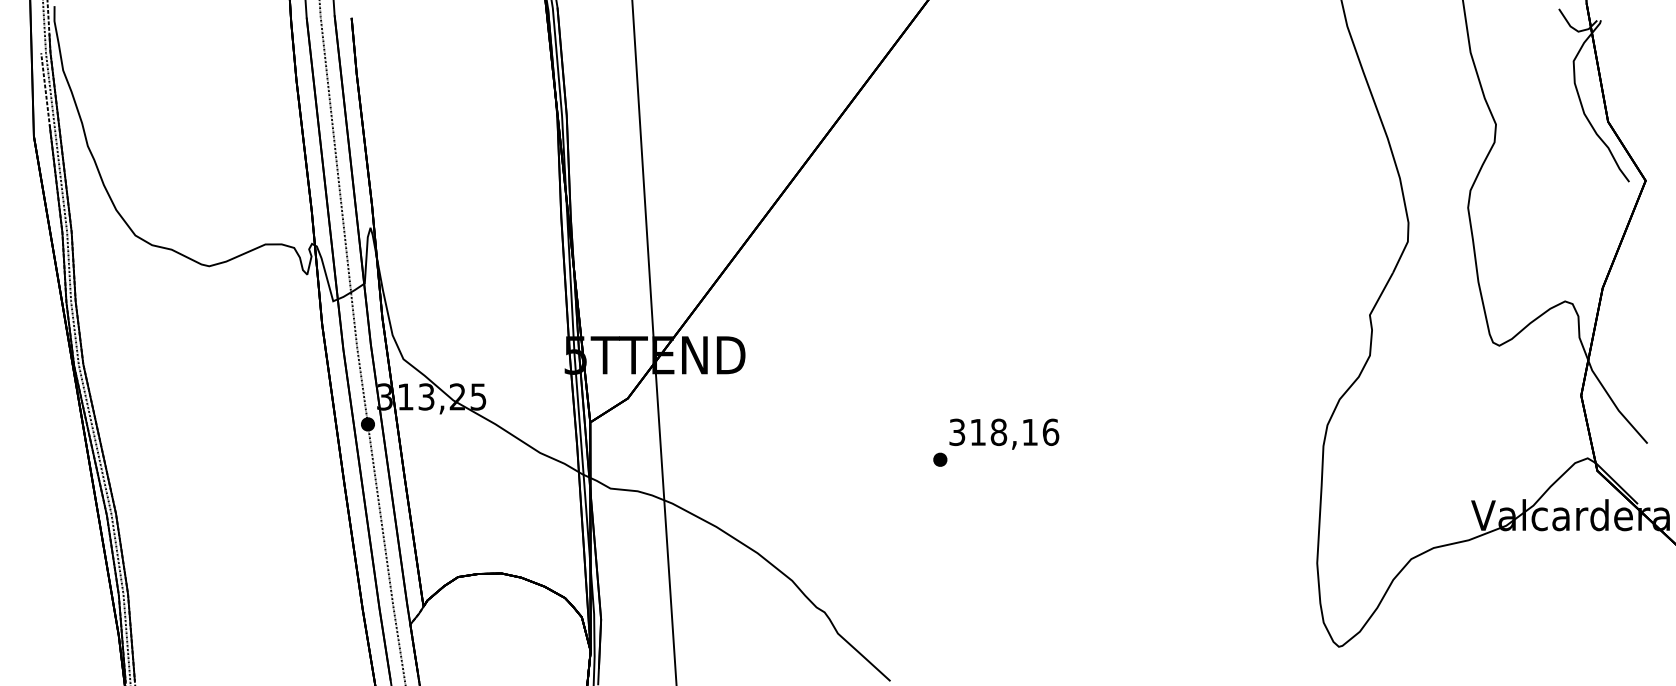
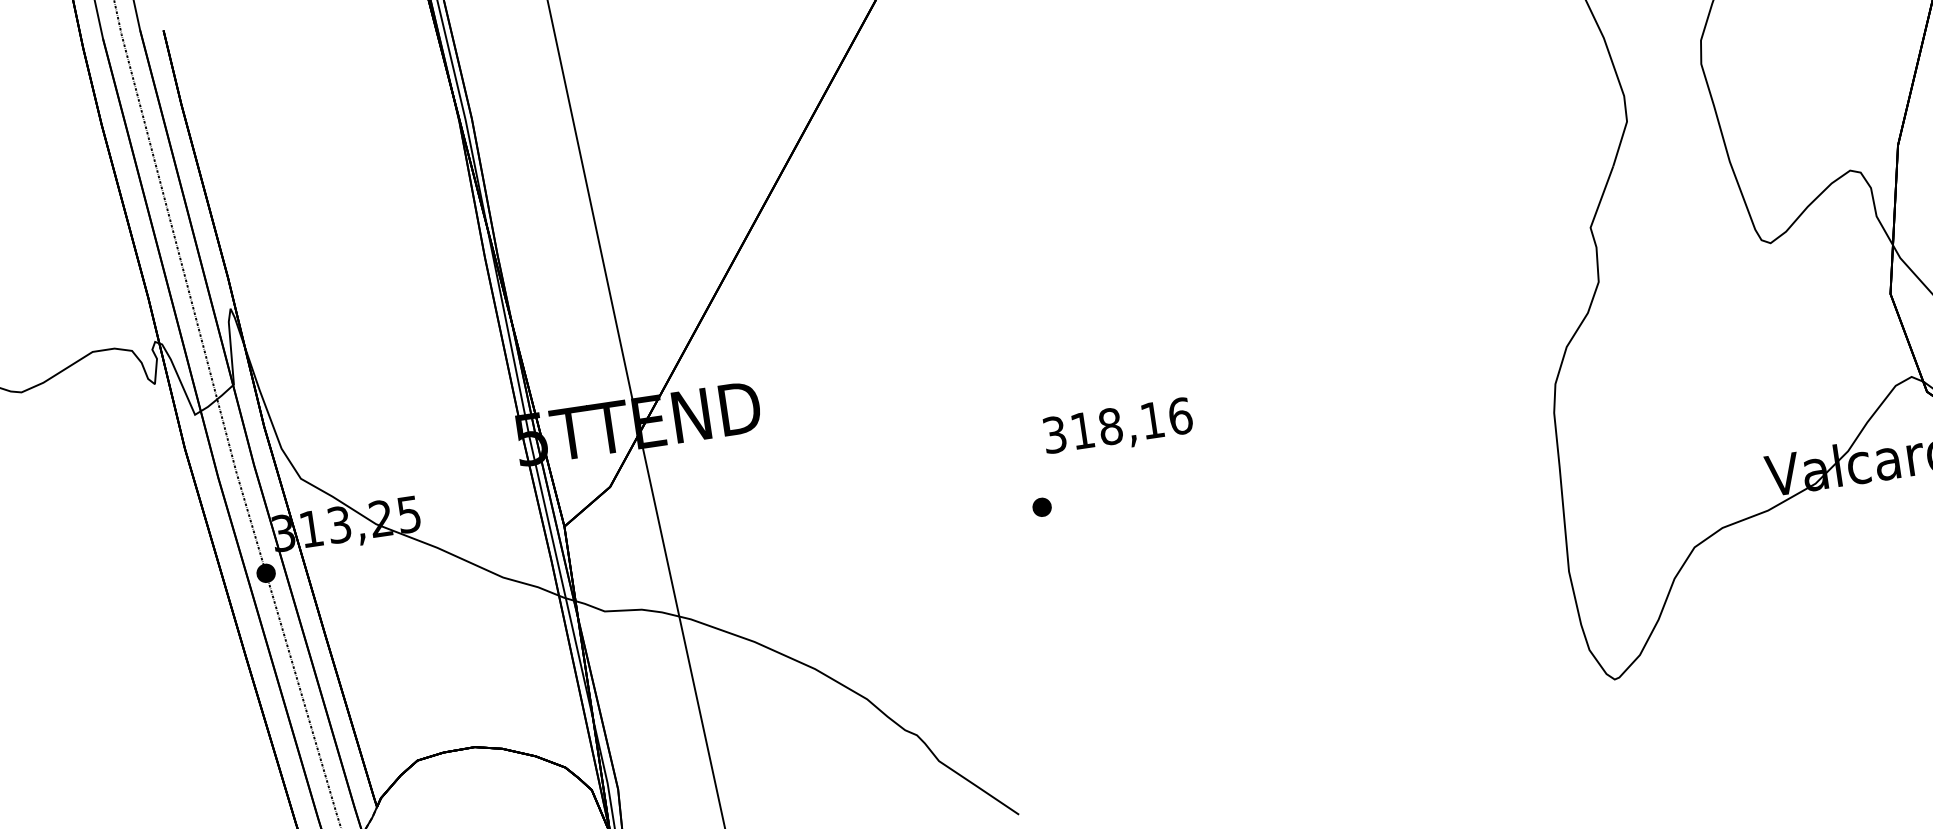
text: (1004, 433) -> (1118, 427), moved

